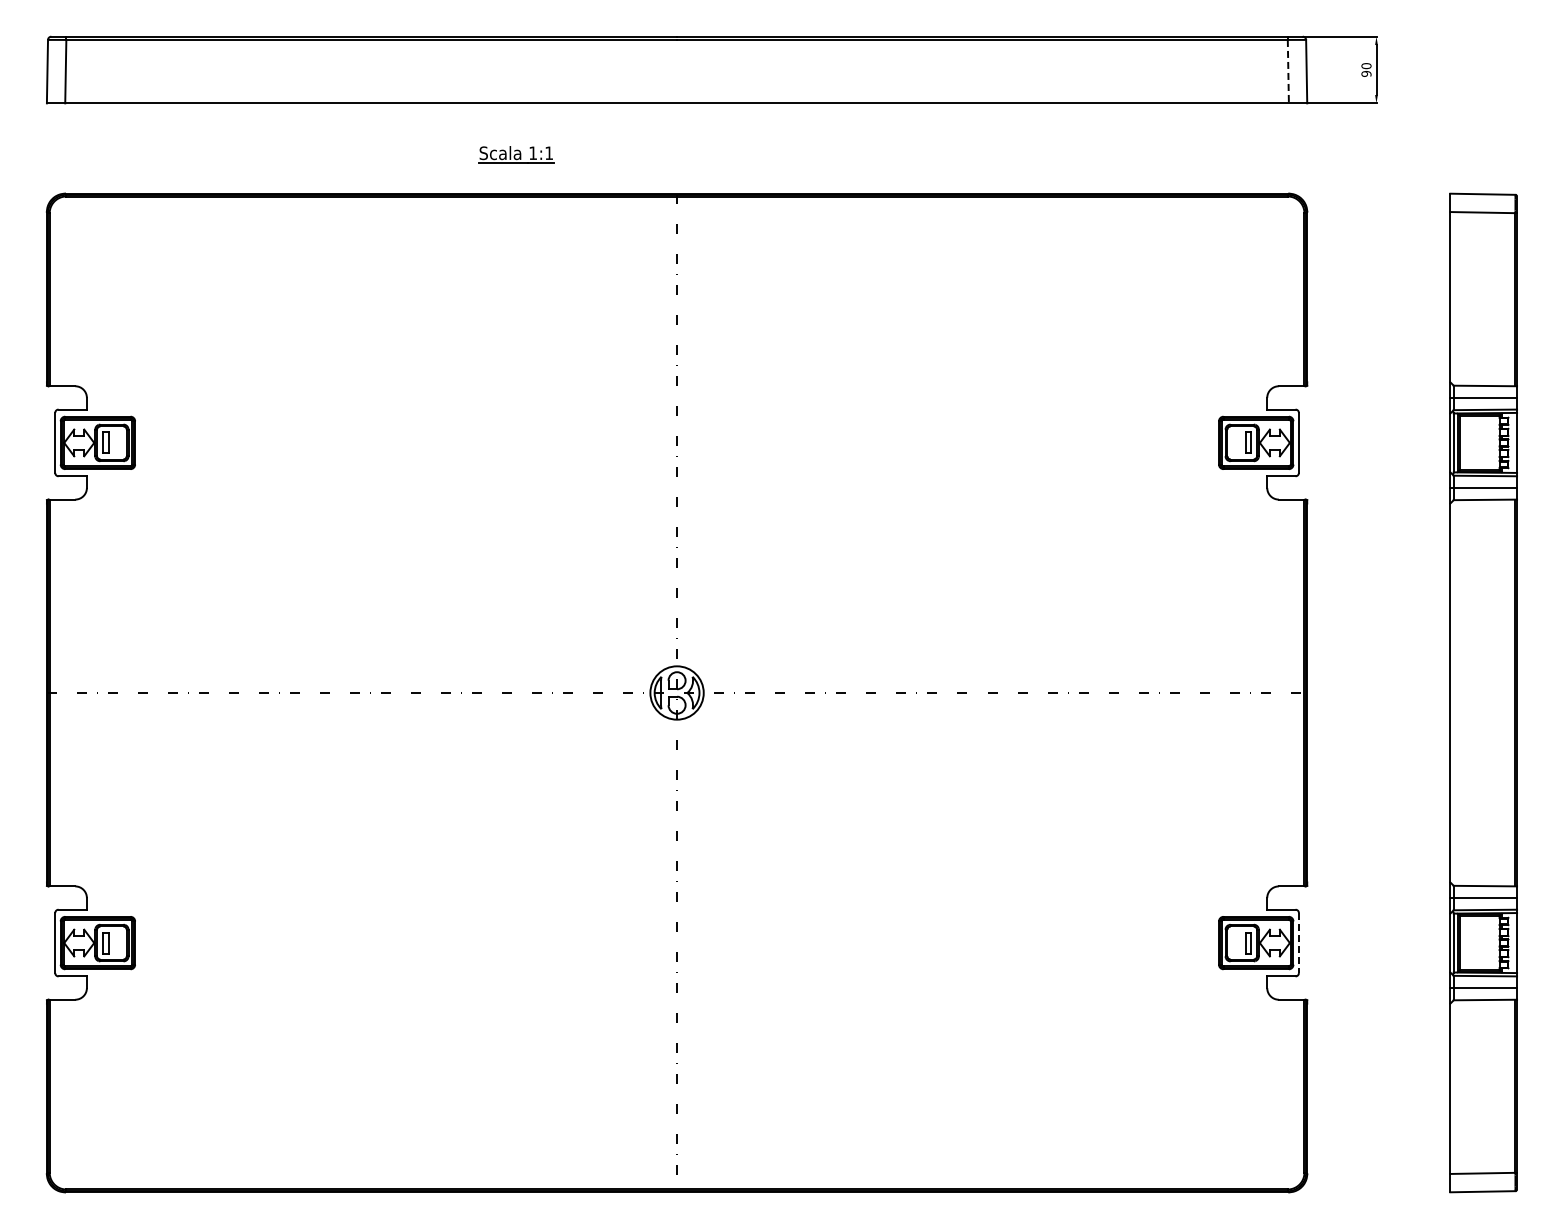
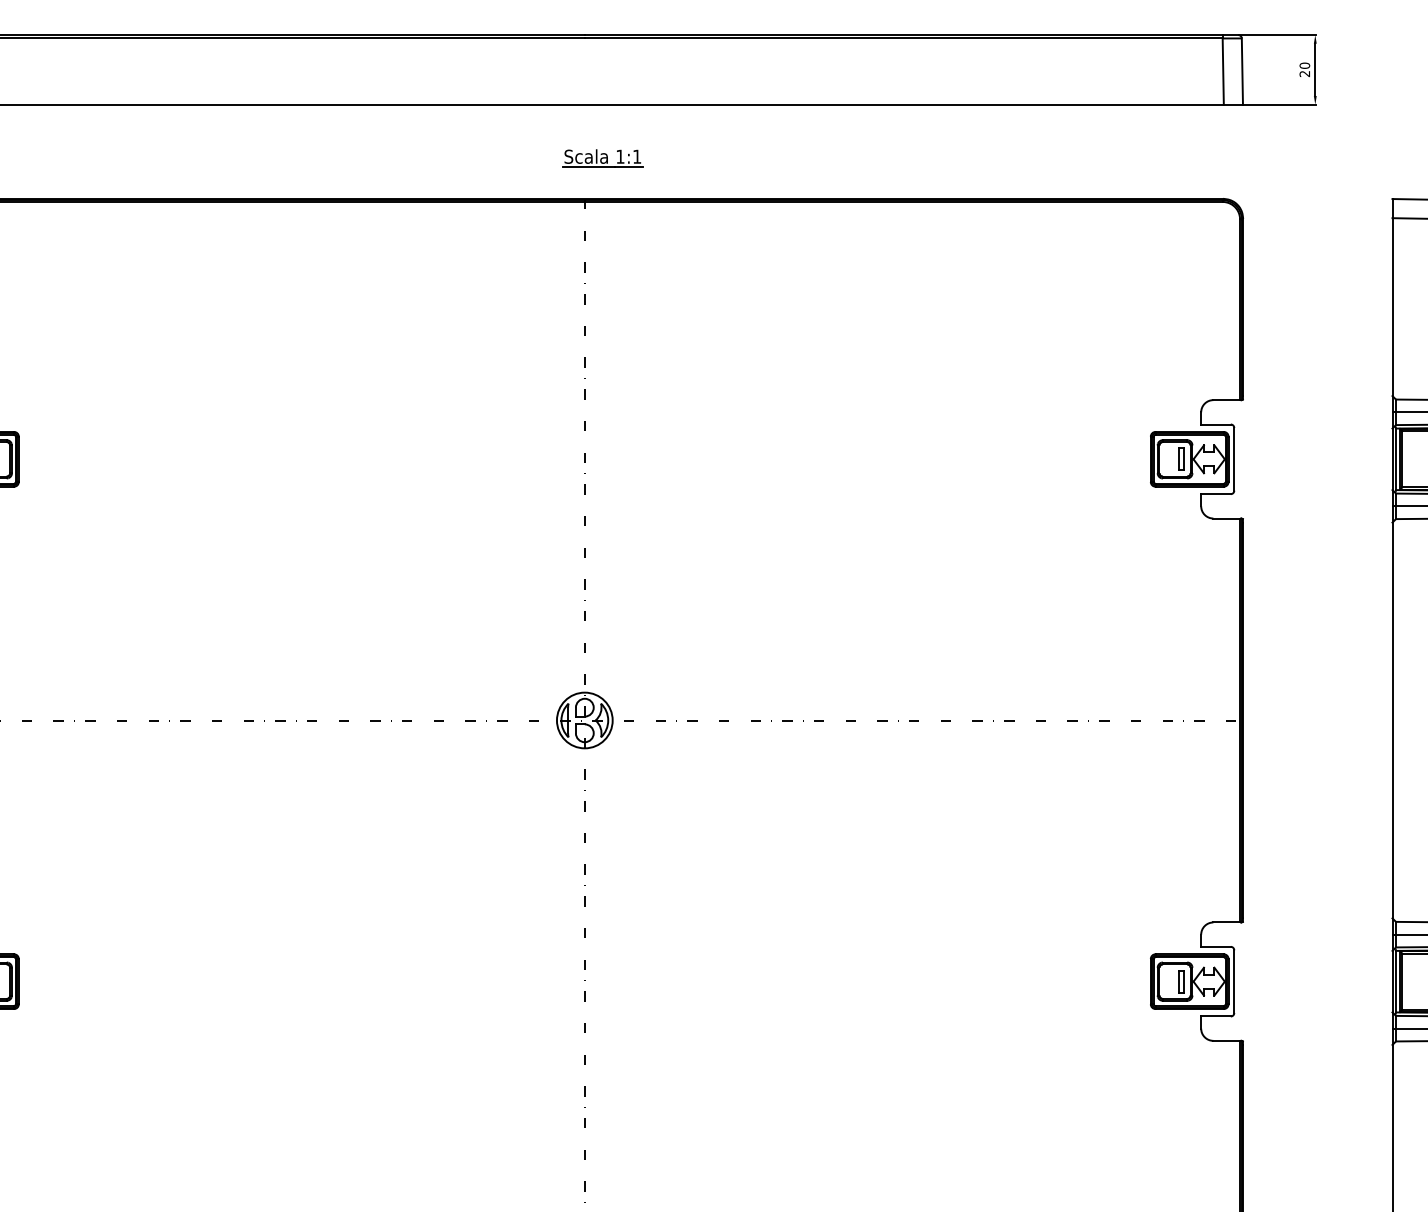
line: (1288, 71) -> (1223, 71), dashed -> solid
text: (1366, 73) -> (1304, 73), 90 -> 20
part: (516, 154) -> (603, 158), moved
line: (1298, 943) -> (1233, 982), dashed -> solid

